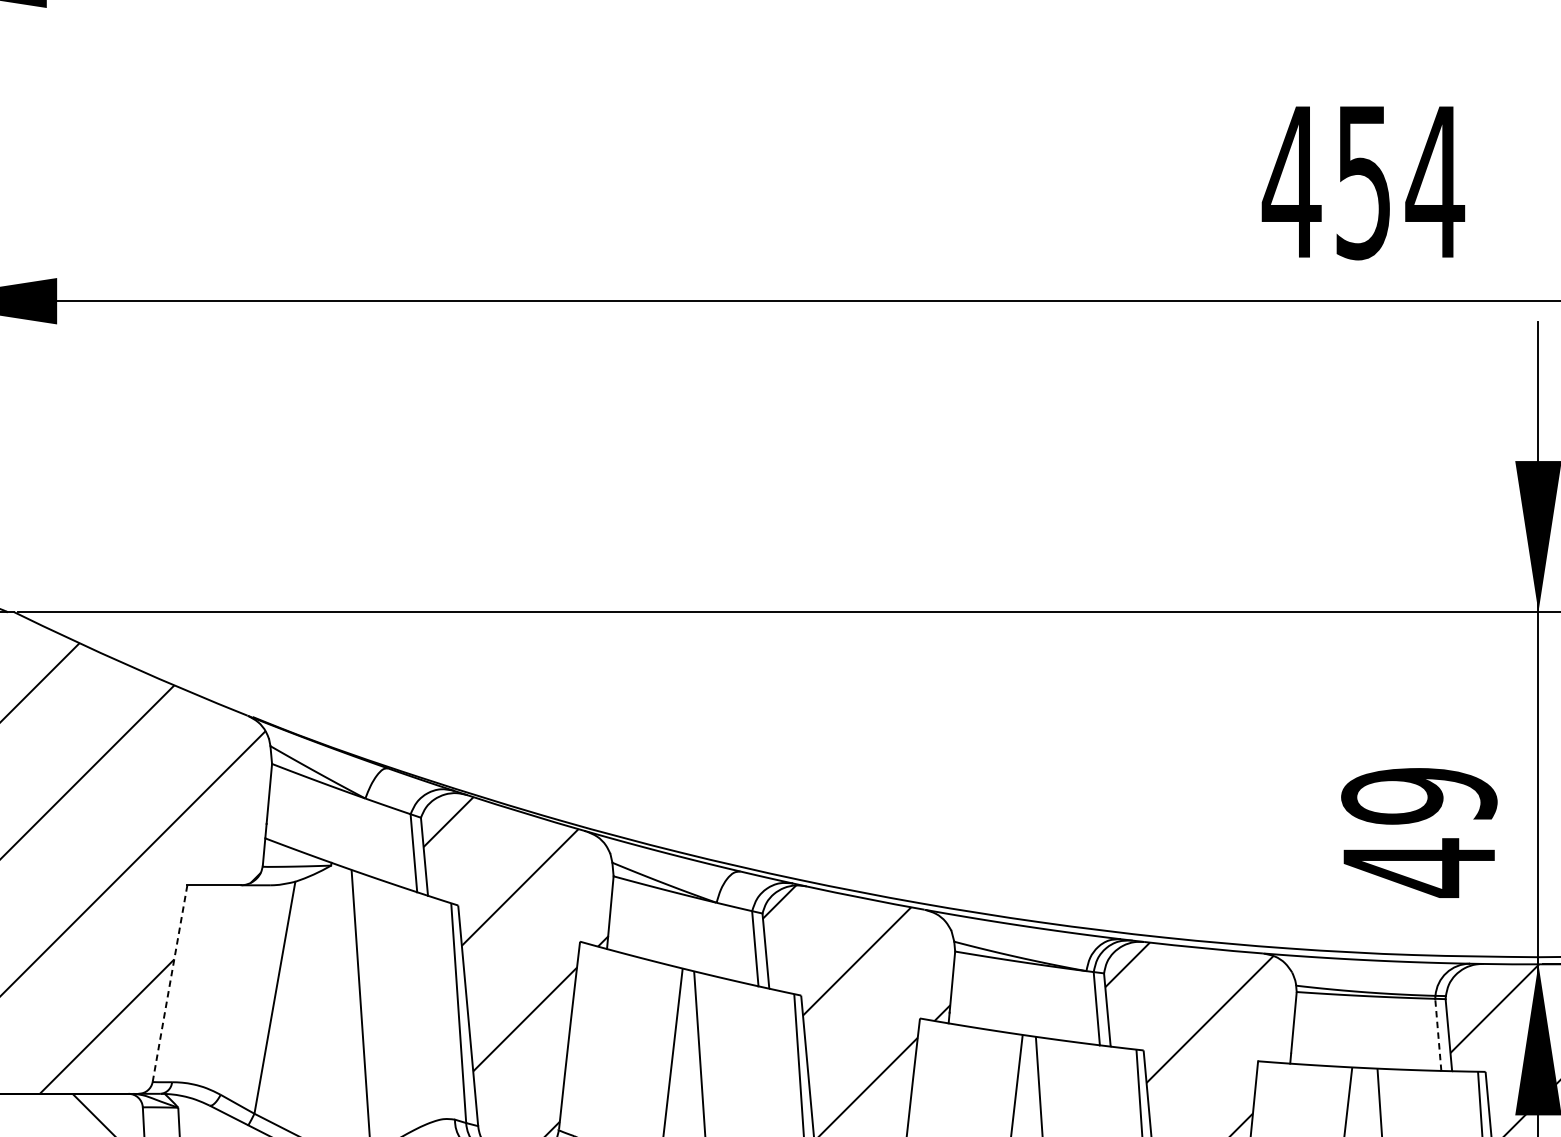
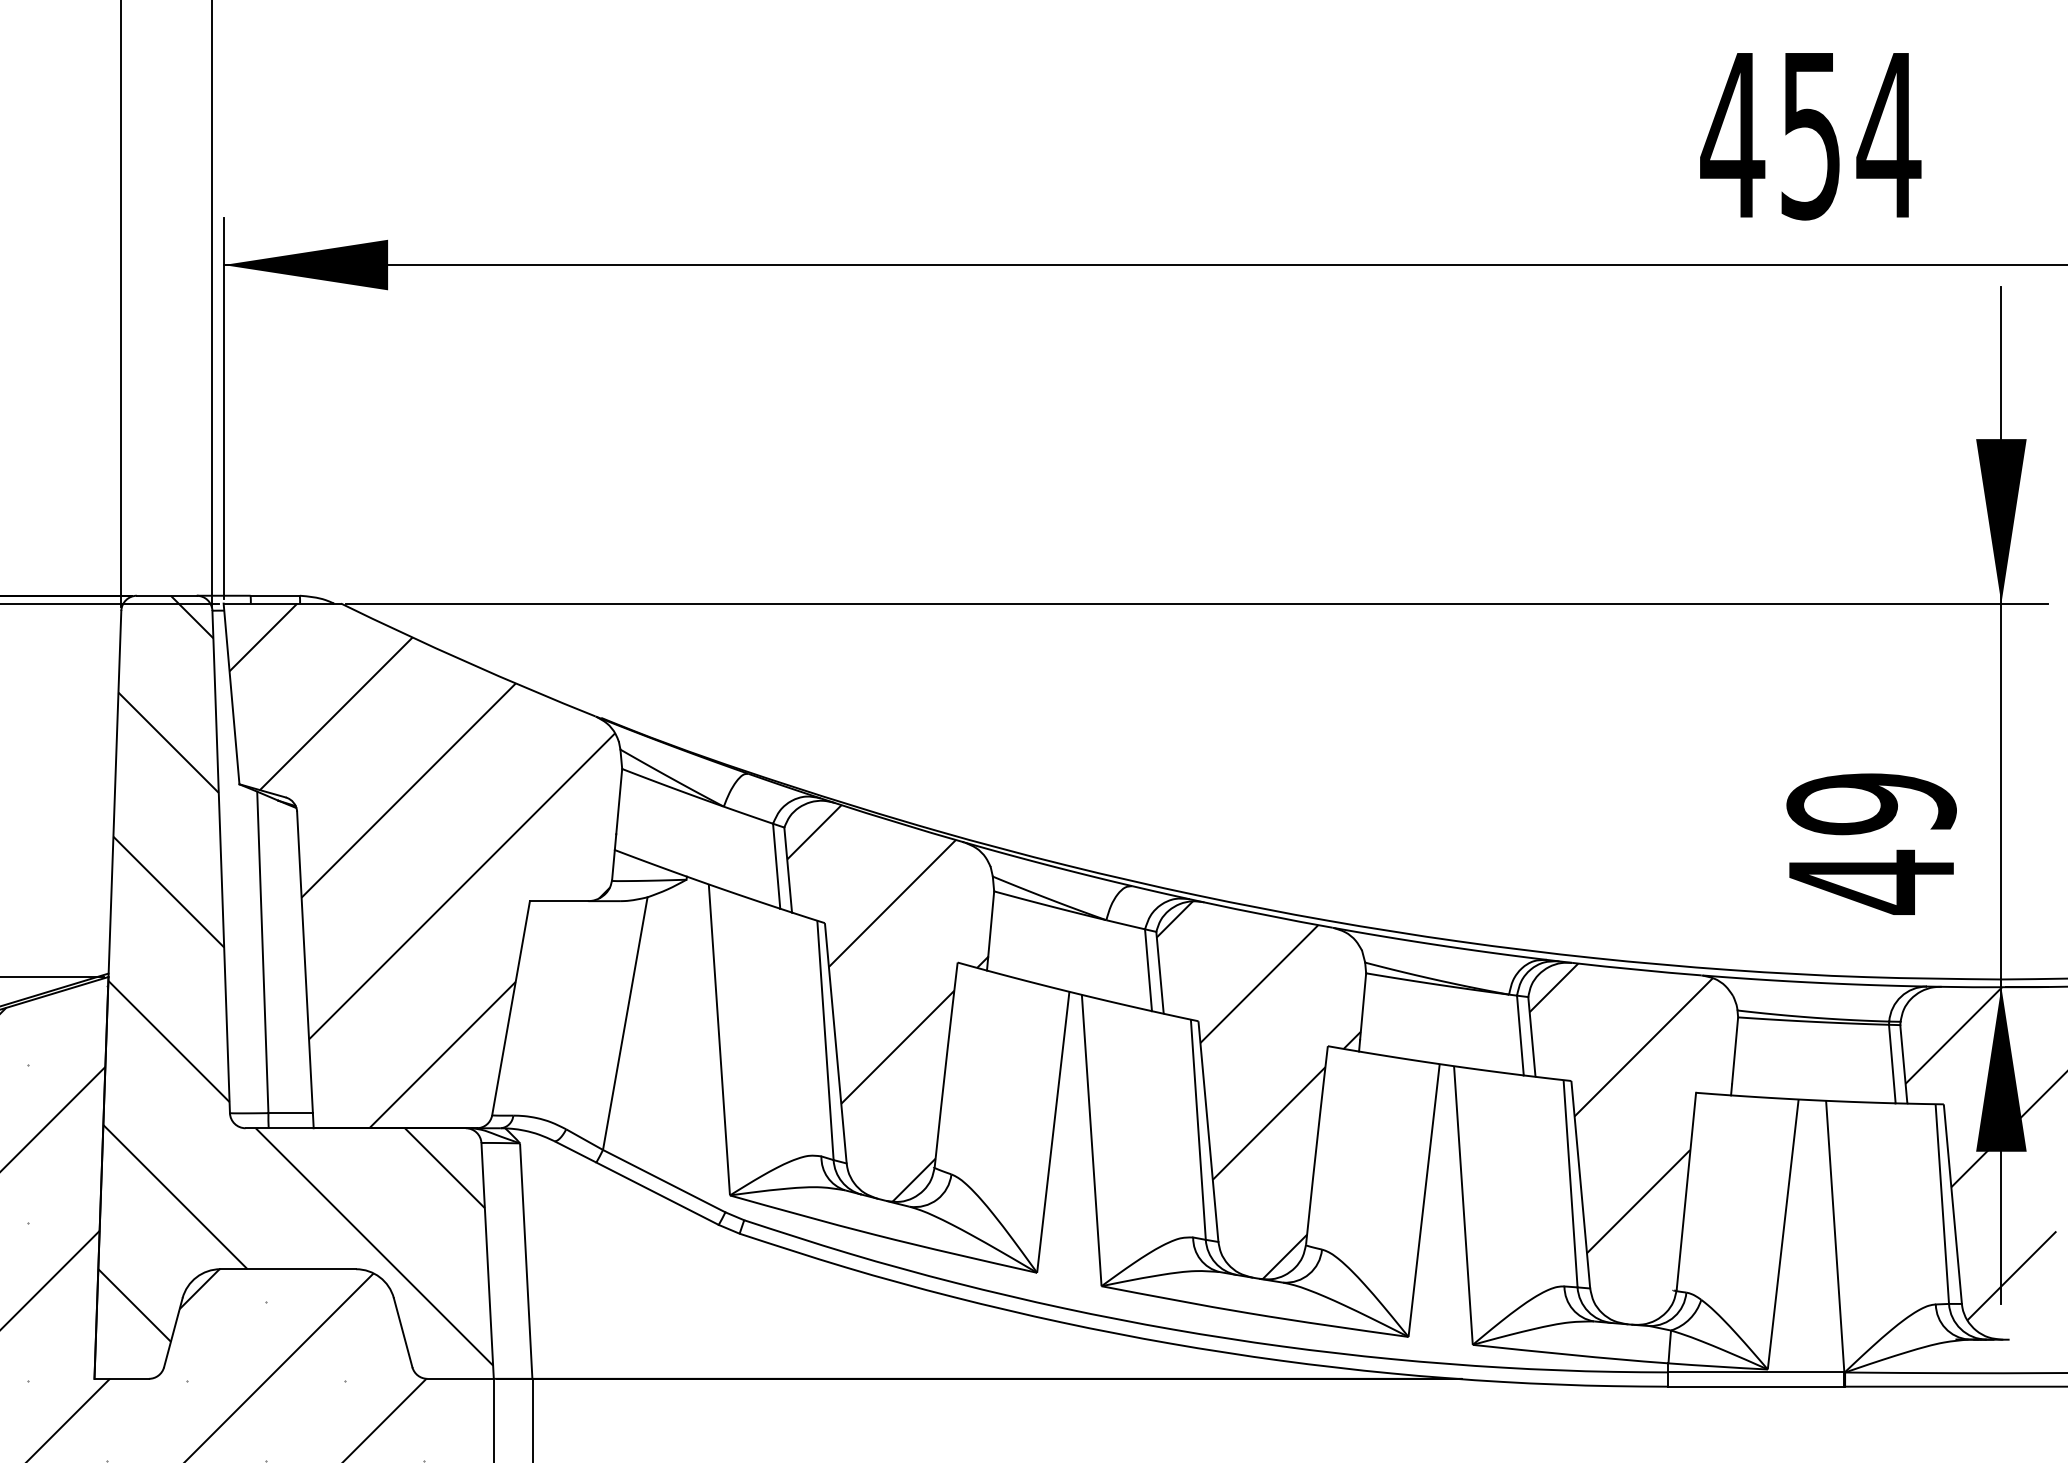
line: (170, 983) -> (511, 1008), dashed -> solid
line: (1438, 1034) -> (1892, 1063), dashed -> solid

